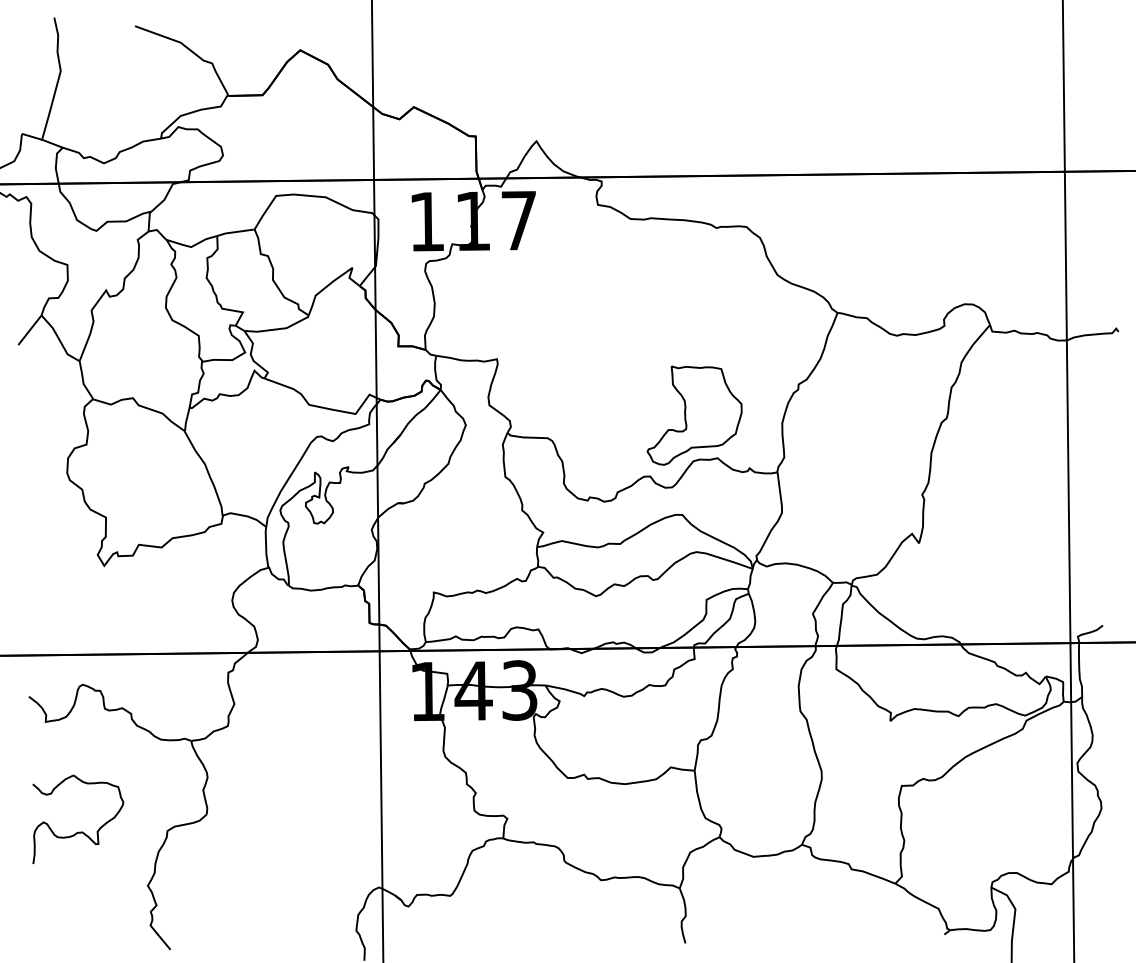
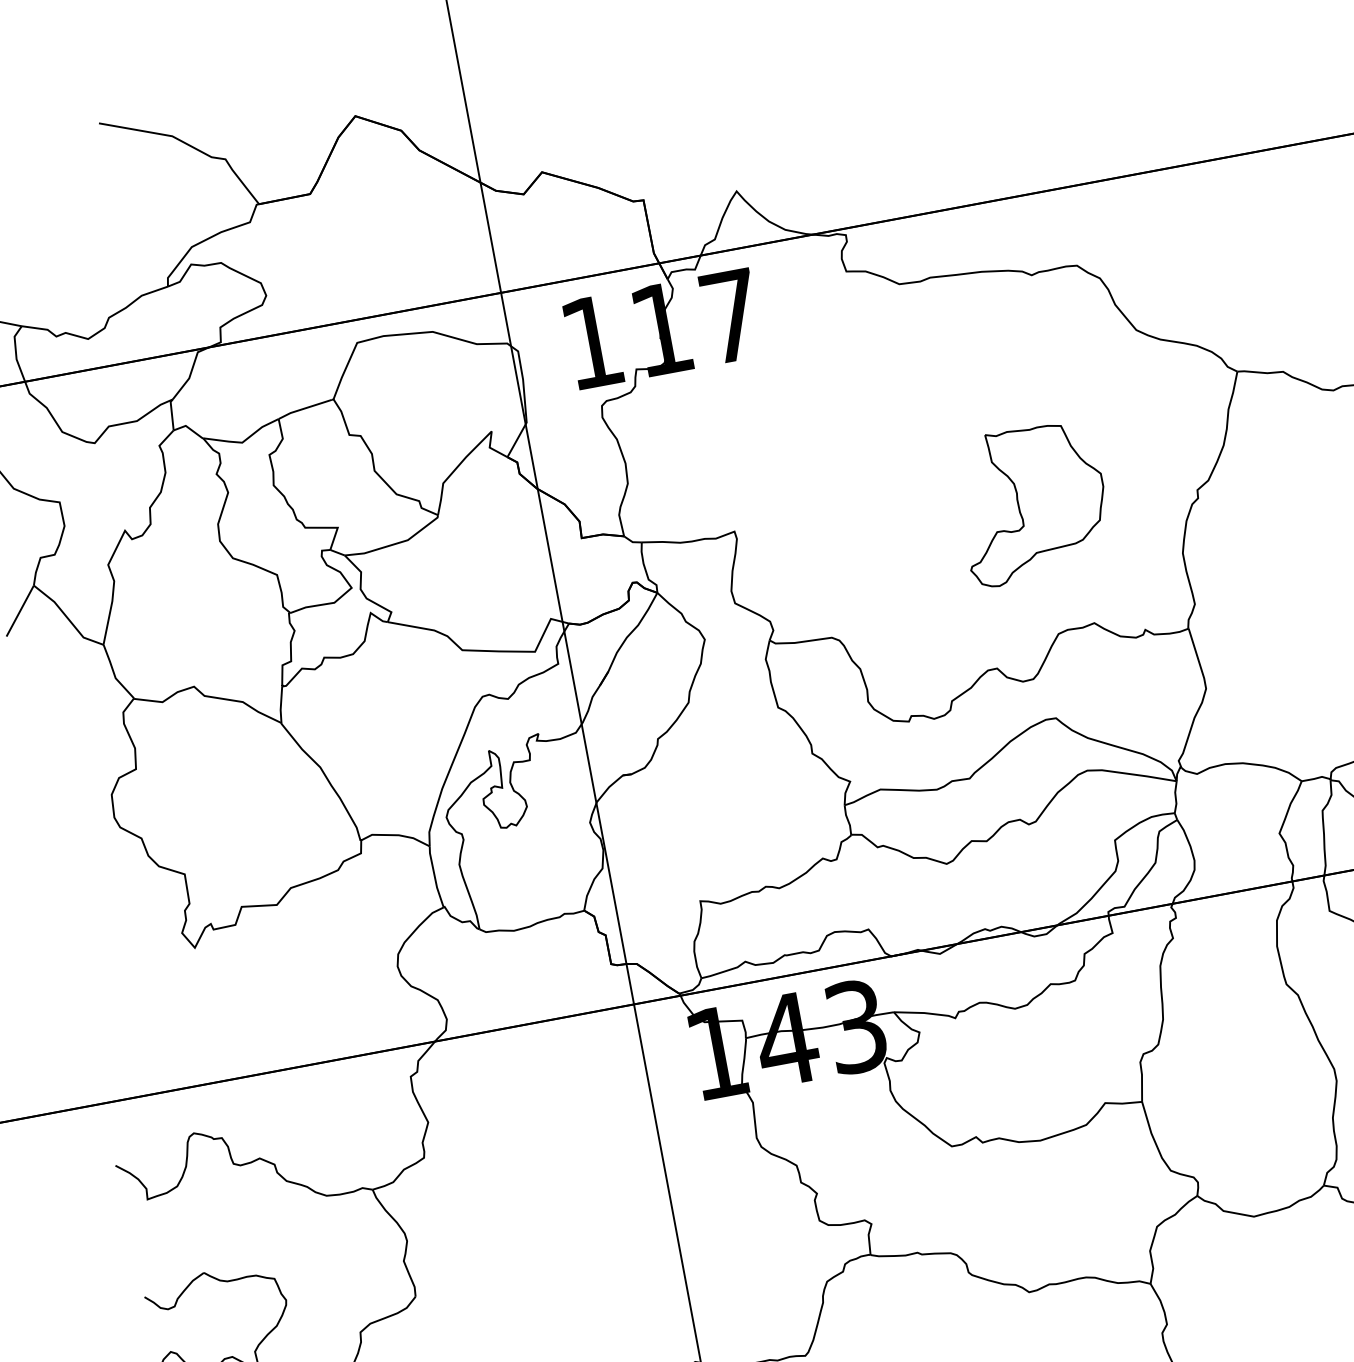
part: (694, 415) -> (1032, 503), moved

